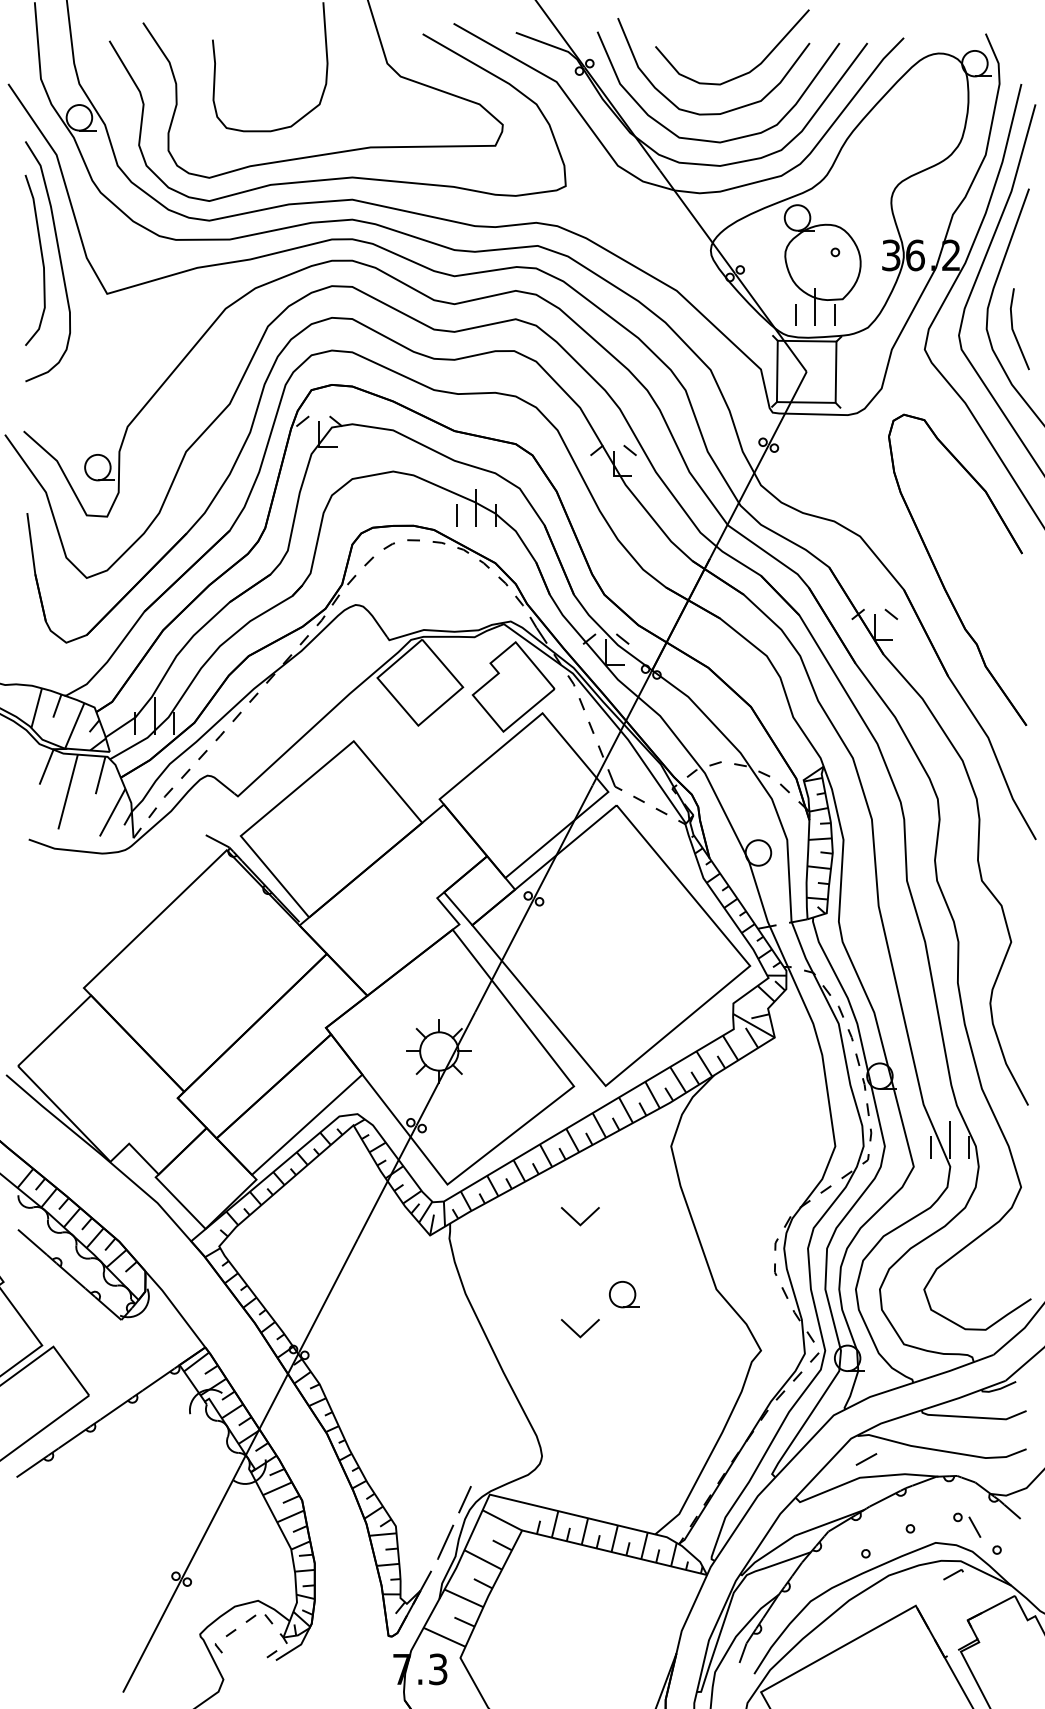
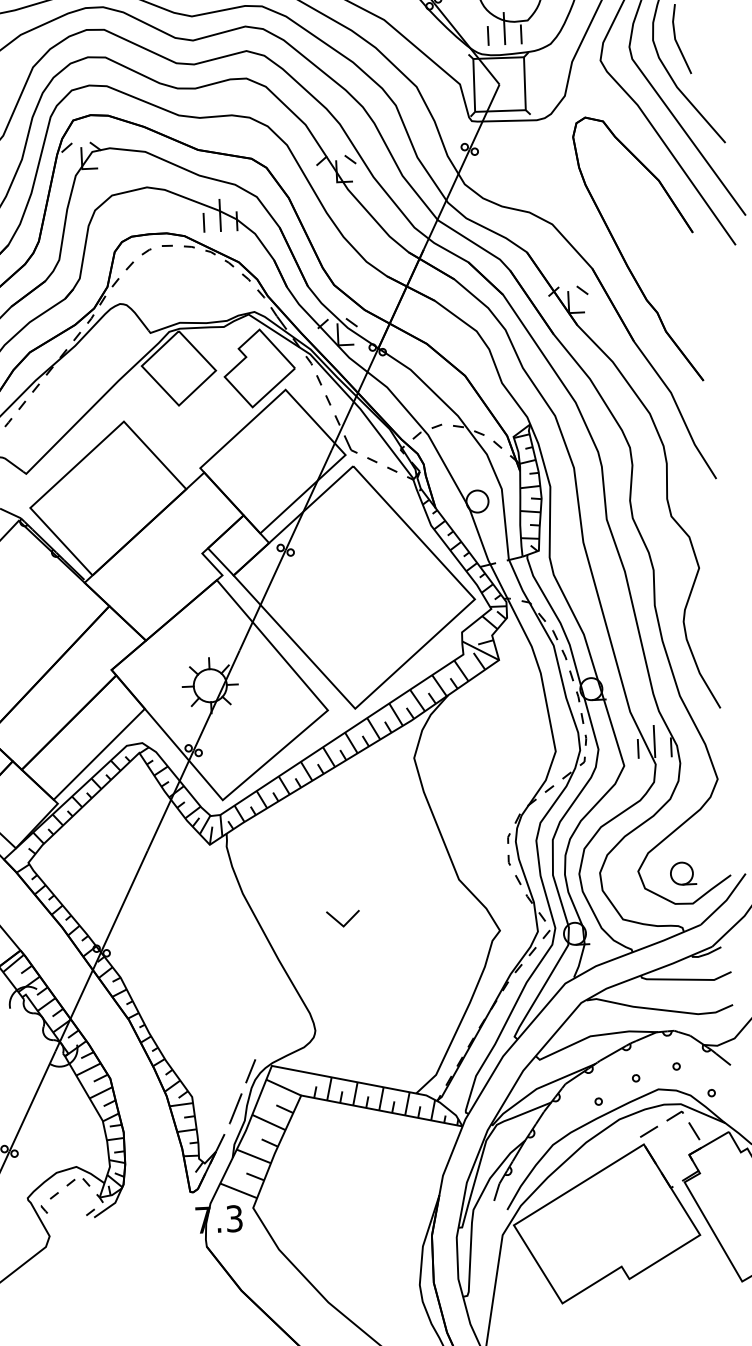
part: (580, 1216) -> (338, 822), removed
part: (624, 1294) -> (683, 873), moved
line: (866, 1459) -> (649, 1131), moved
line: (974, 1526) -> (693, 1130), moved

